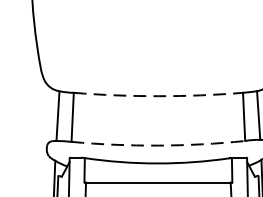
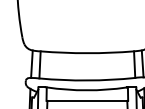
arc: (158, 96) -> (87, 53), dashed -> solid
arc: (158, 145) -> (87, 80), dashed -> solid

